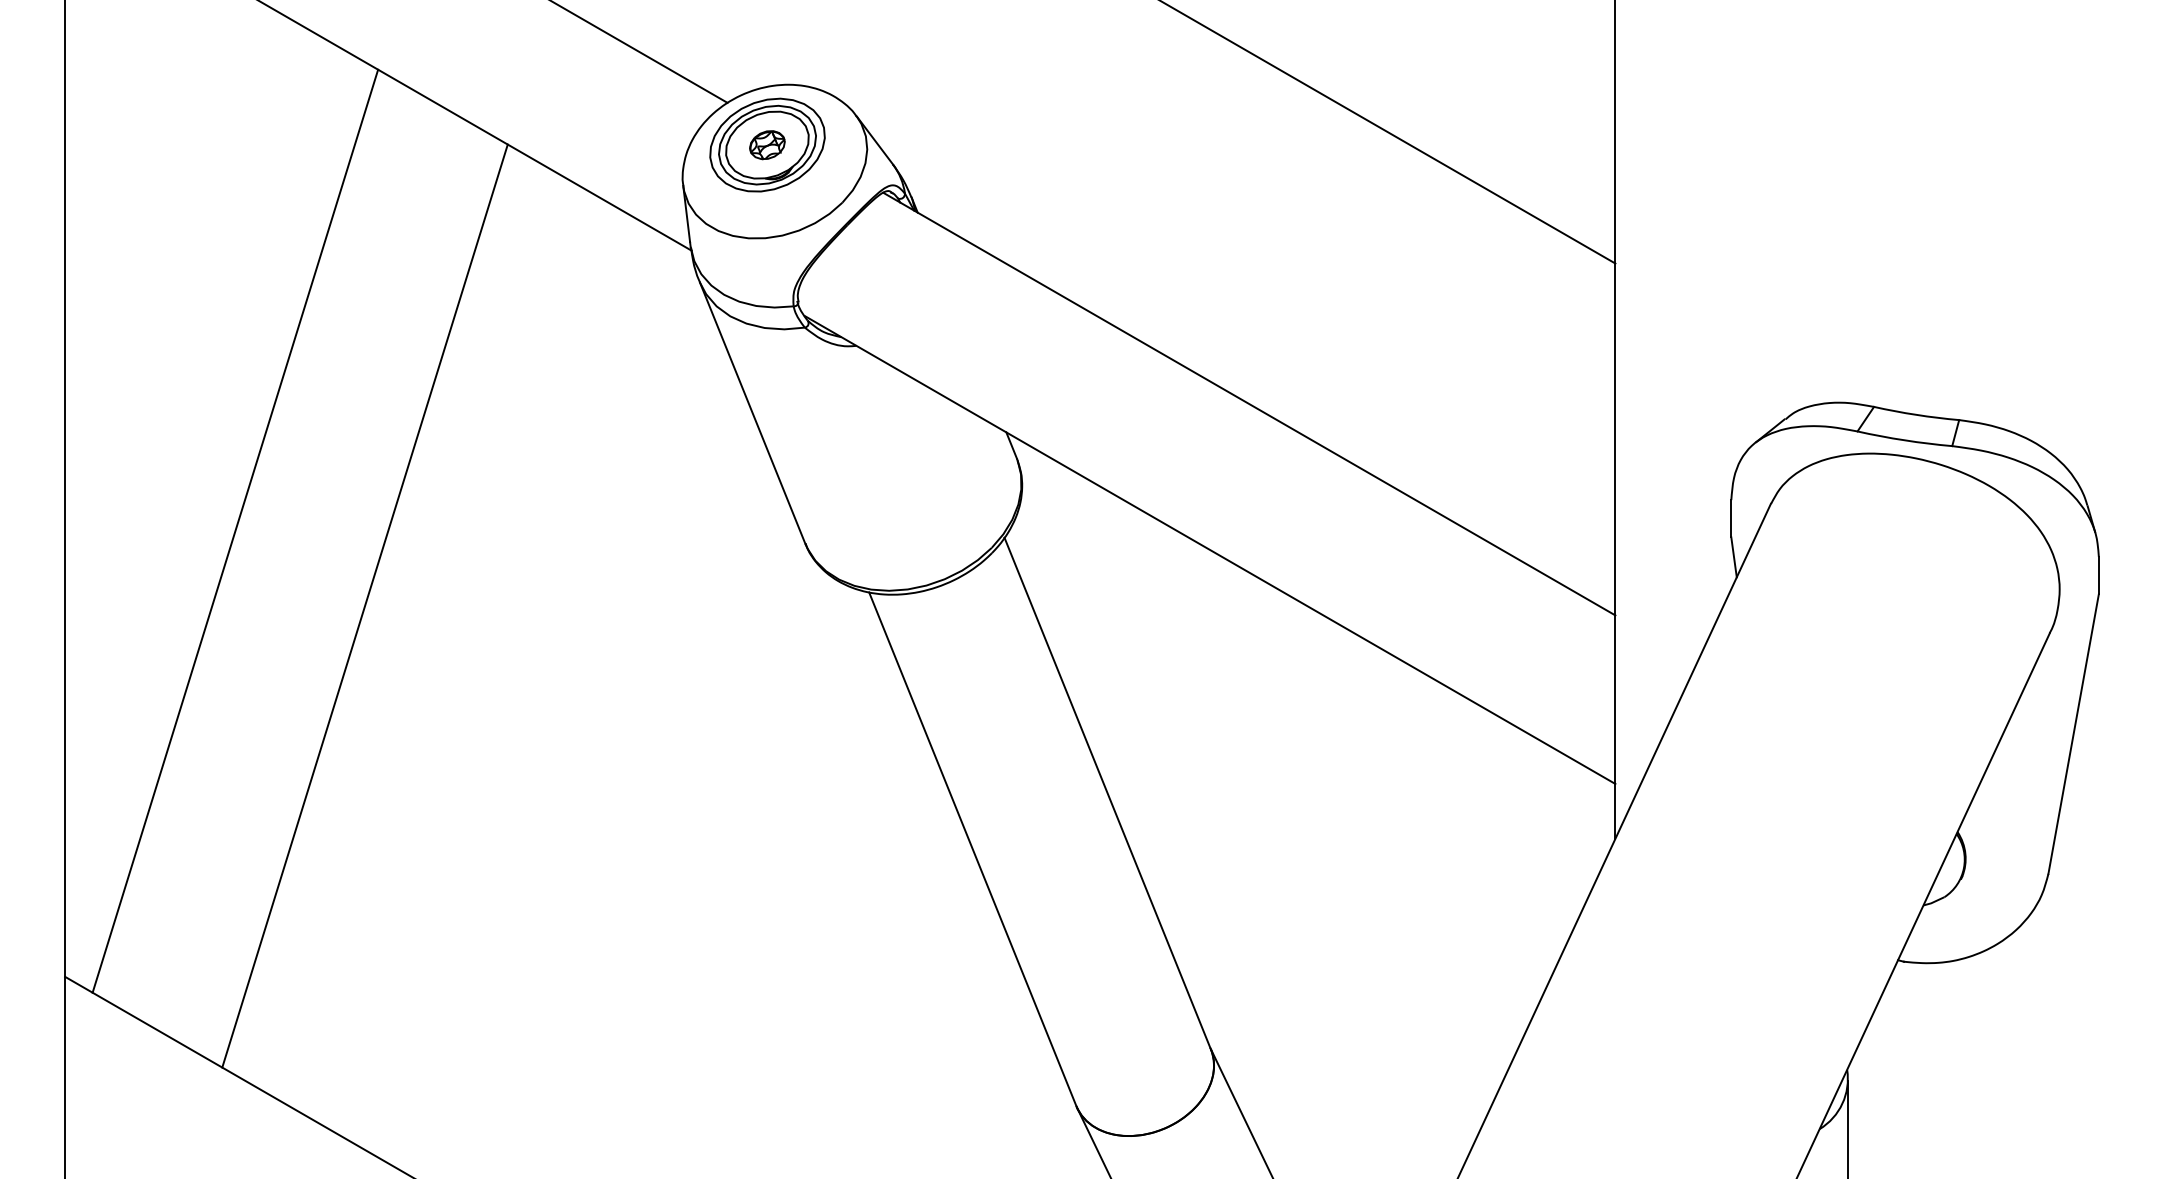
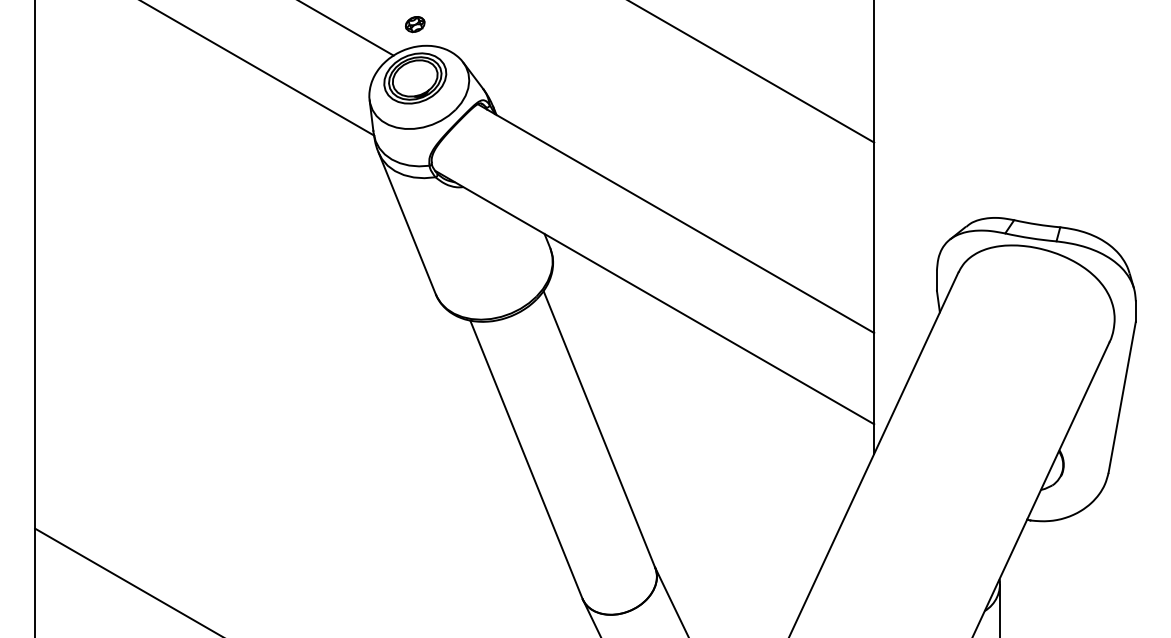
part: (767, 145) -> (415, 24), moved
line: (235, 531) -> (127, 287), removed
line: (365, 605) -> (197, 327), removed

